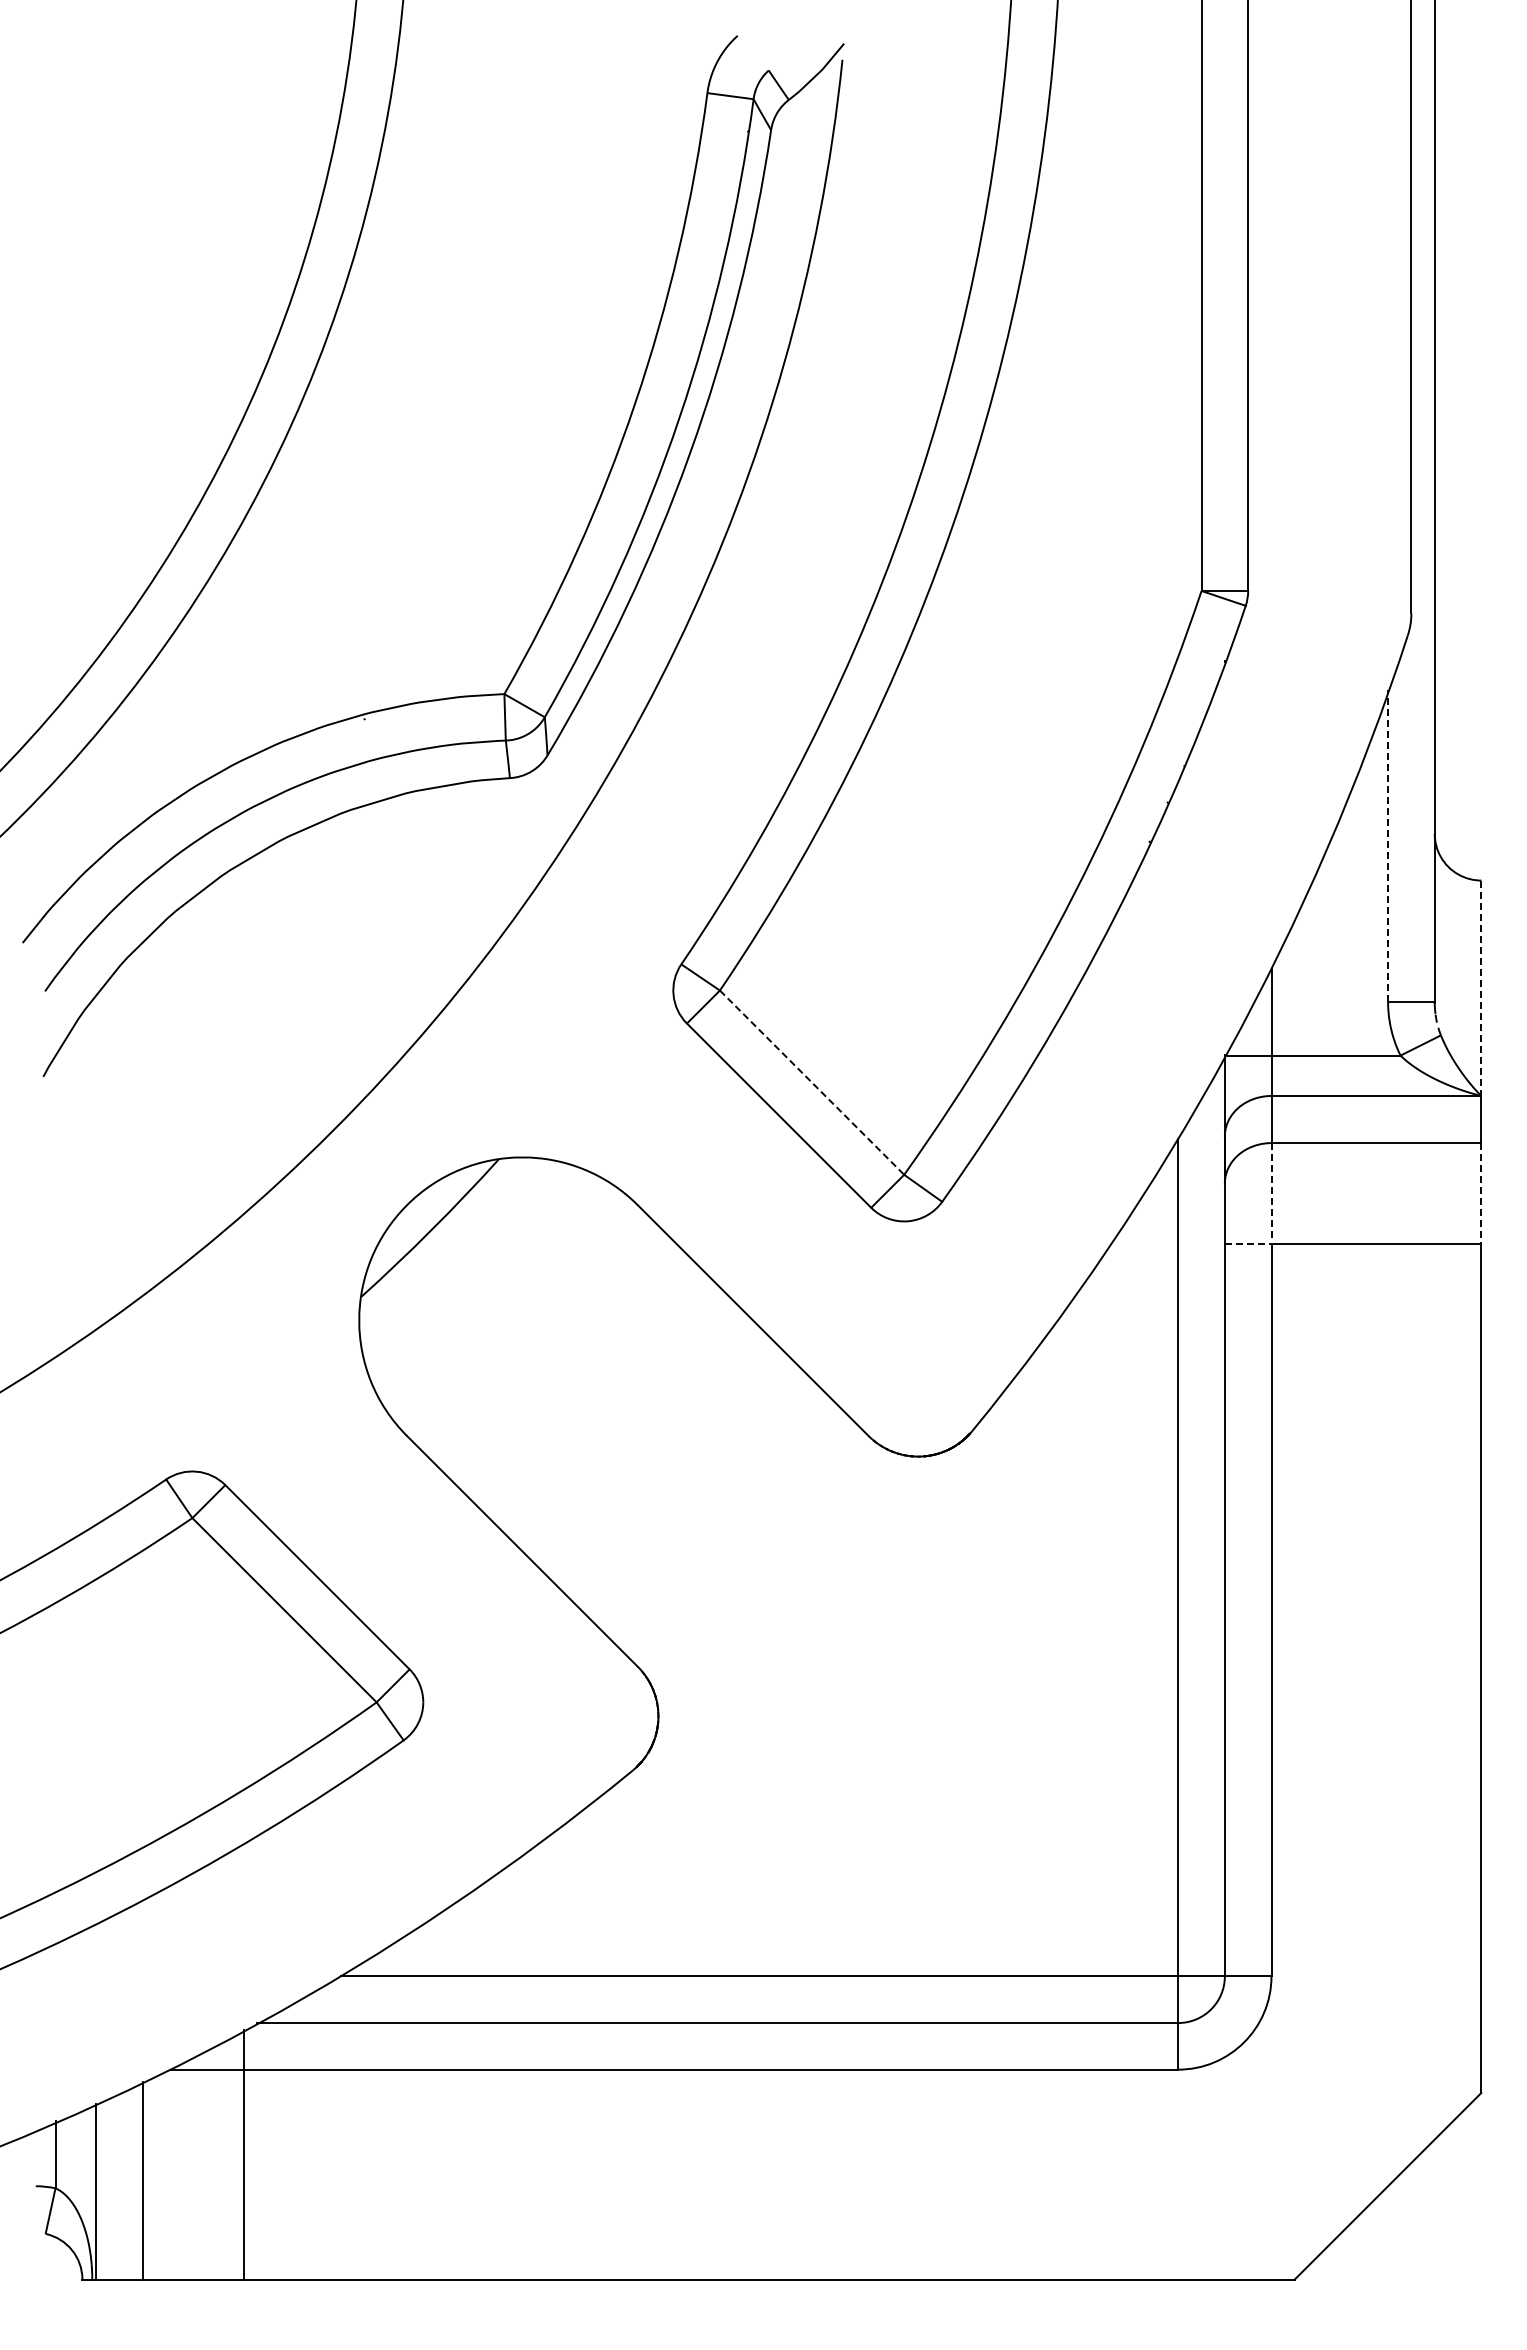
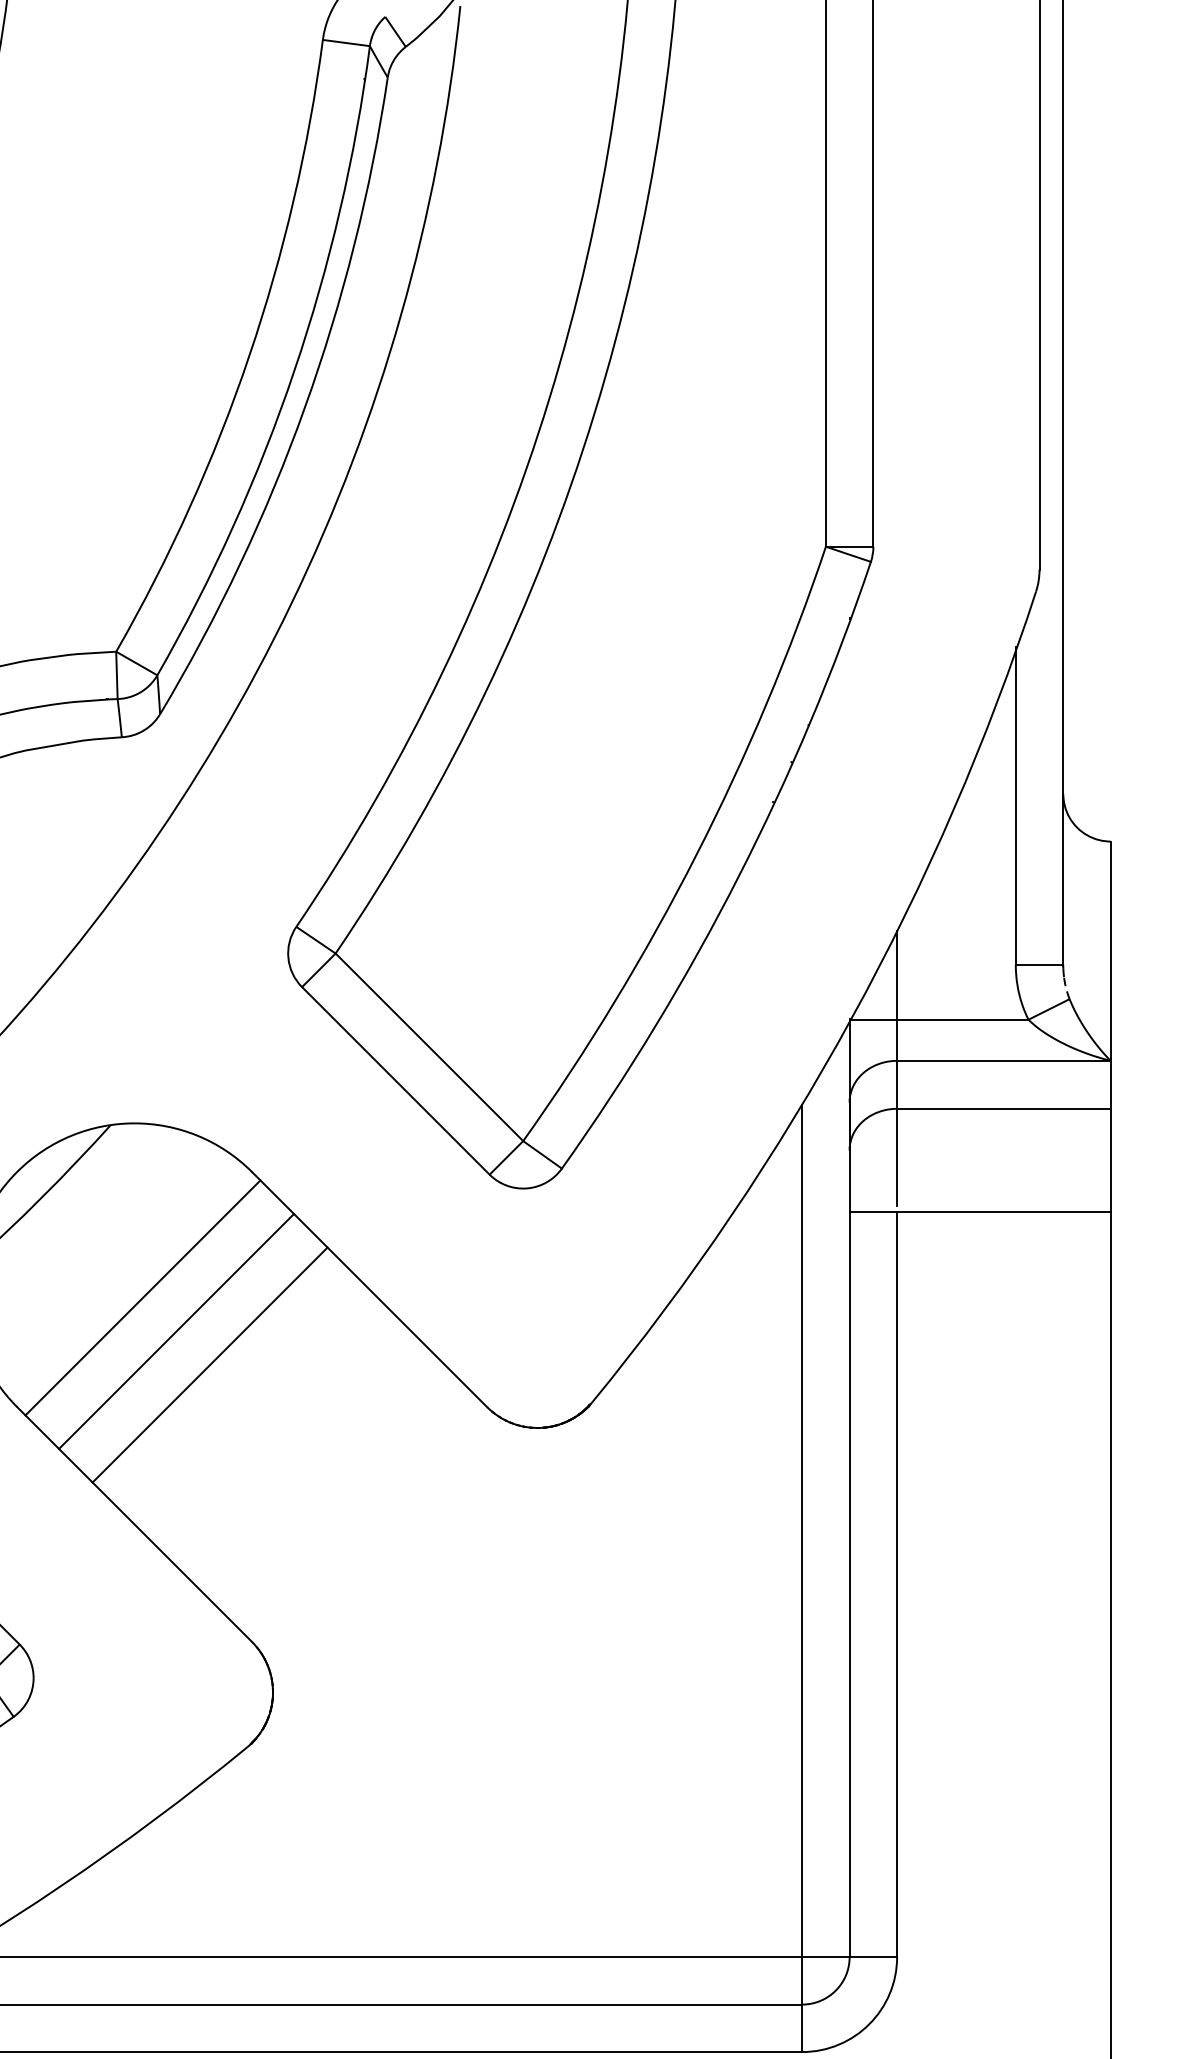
line: (1388, 845) -> (1016, 805), dashed -> solid
line: (1481, 988) -> (1110, 951), dashed -> solid
line: (812, 1083) -> (429, 1048), dashed -> solid
line: (1271, 1190) -> (897, 1157), dashed -> solid
line: (1481, 1194) -> (1110, 1161), dashed -> solid
line: (1248, 1244) -> (873, 1212), dashed -> solid
line: (530, 1328) -> (142, 1297), added
line: (563, 1361) -> (176, 1331), added
line: (596, 1394) -> (209, 1364), added

